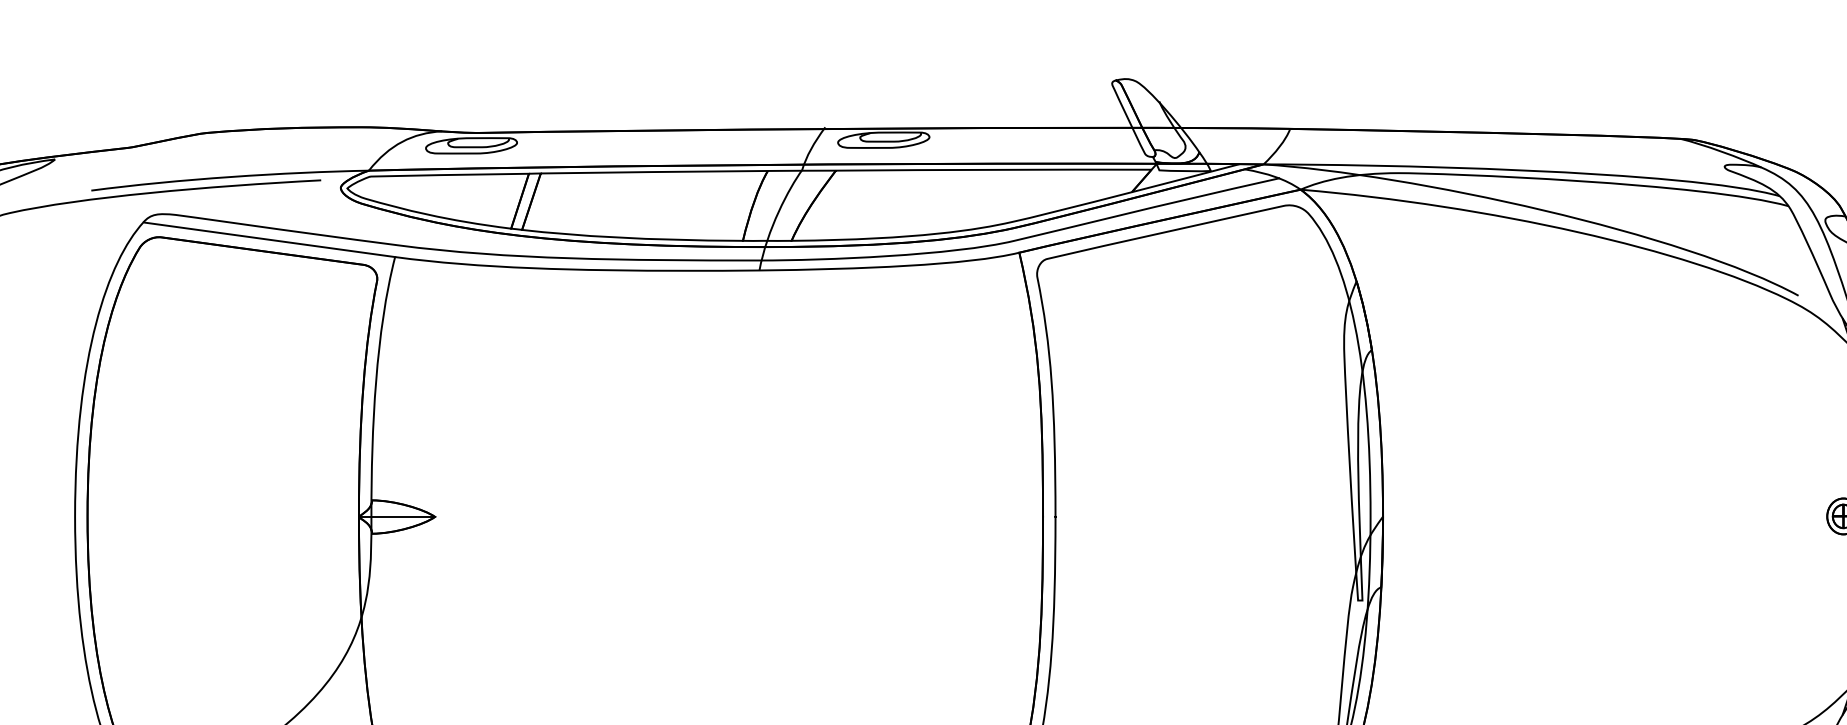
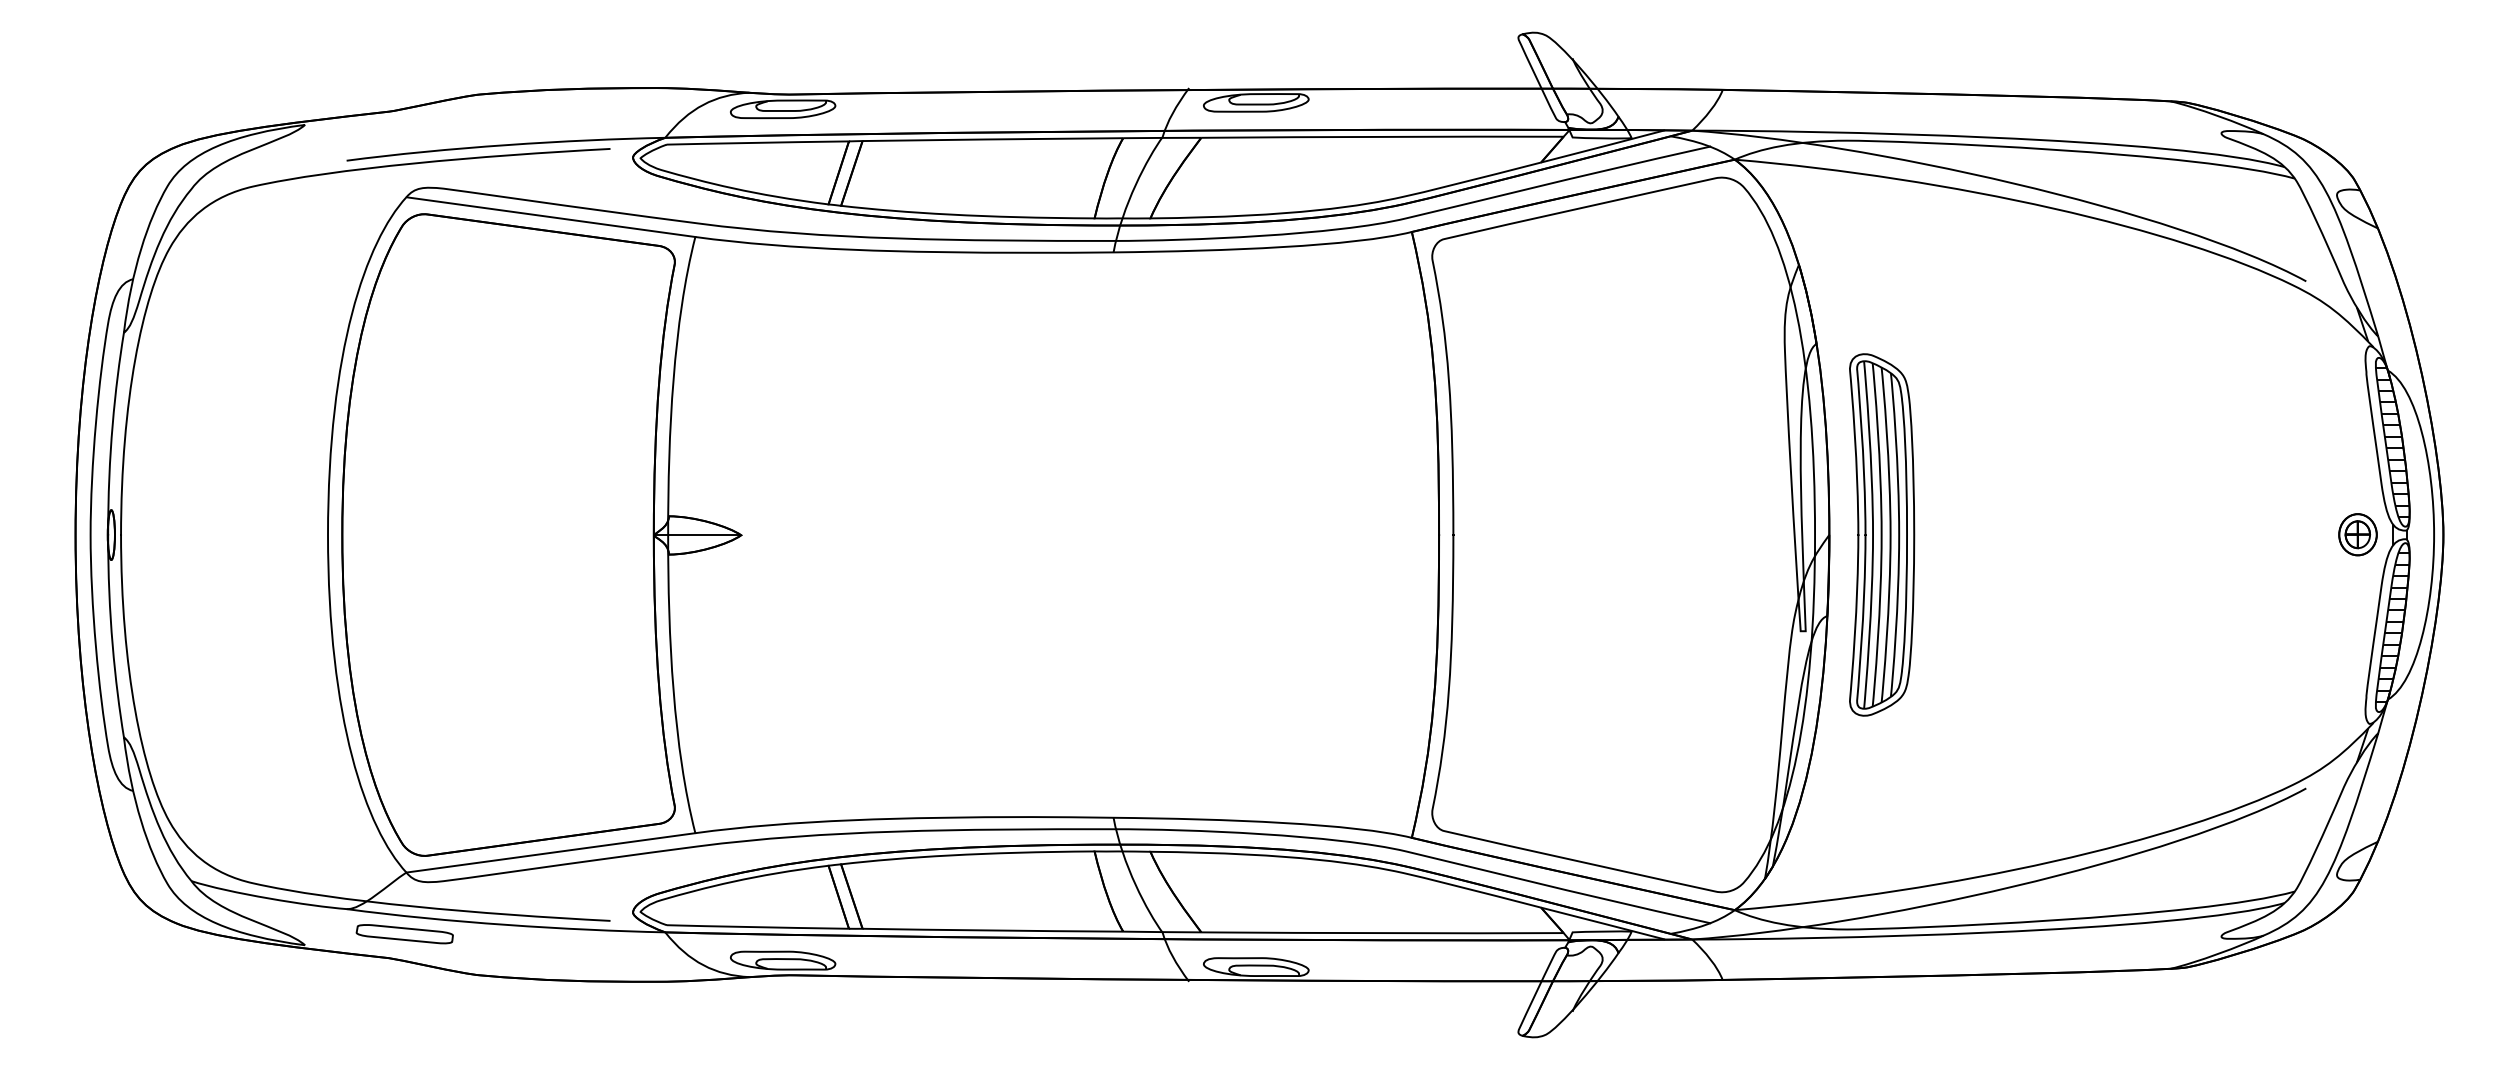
part: (1429, 516) -> (1882, 534), added

